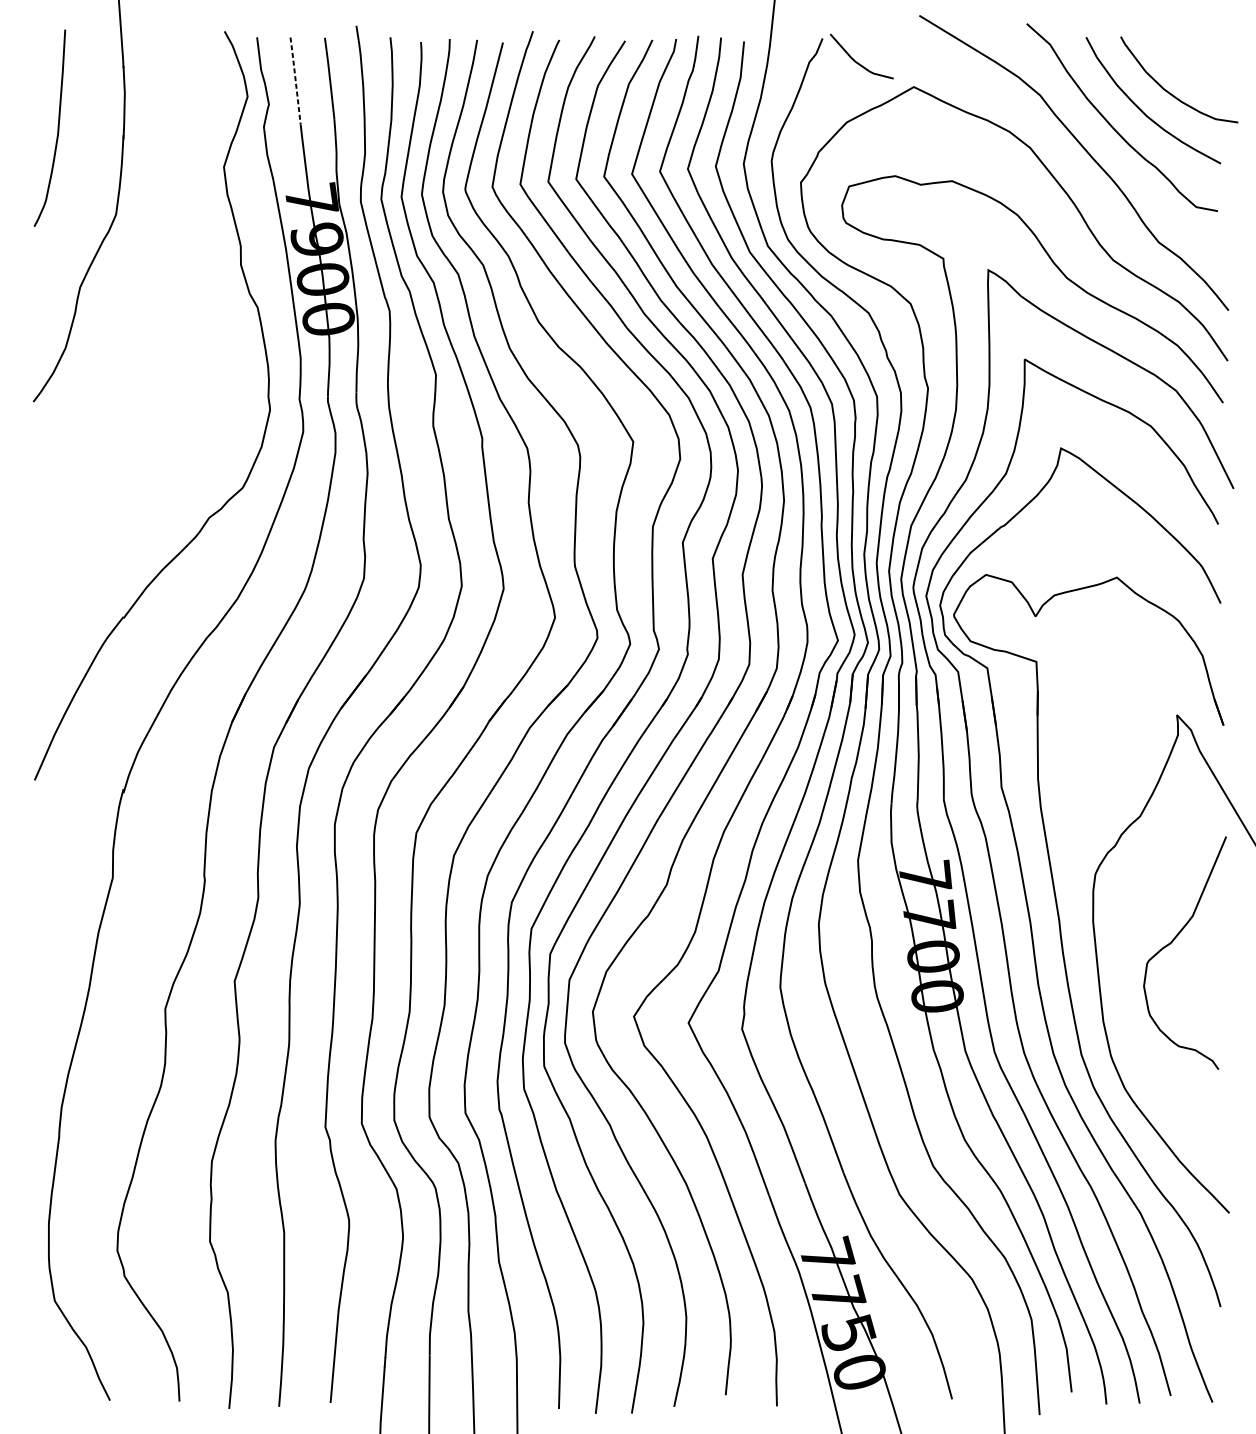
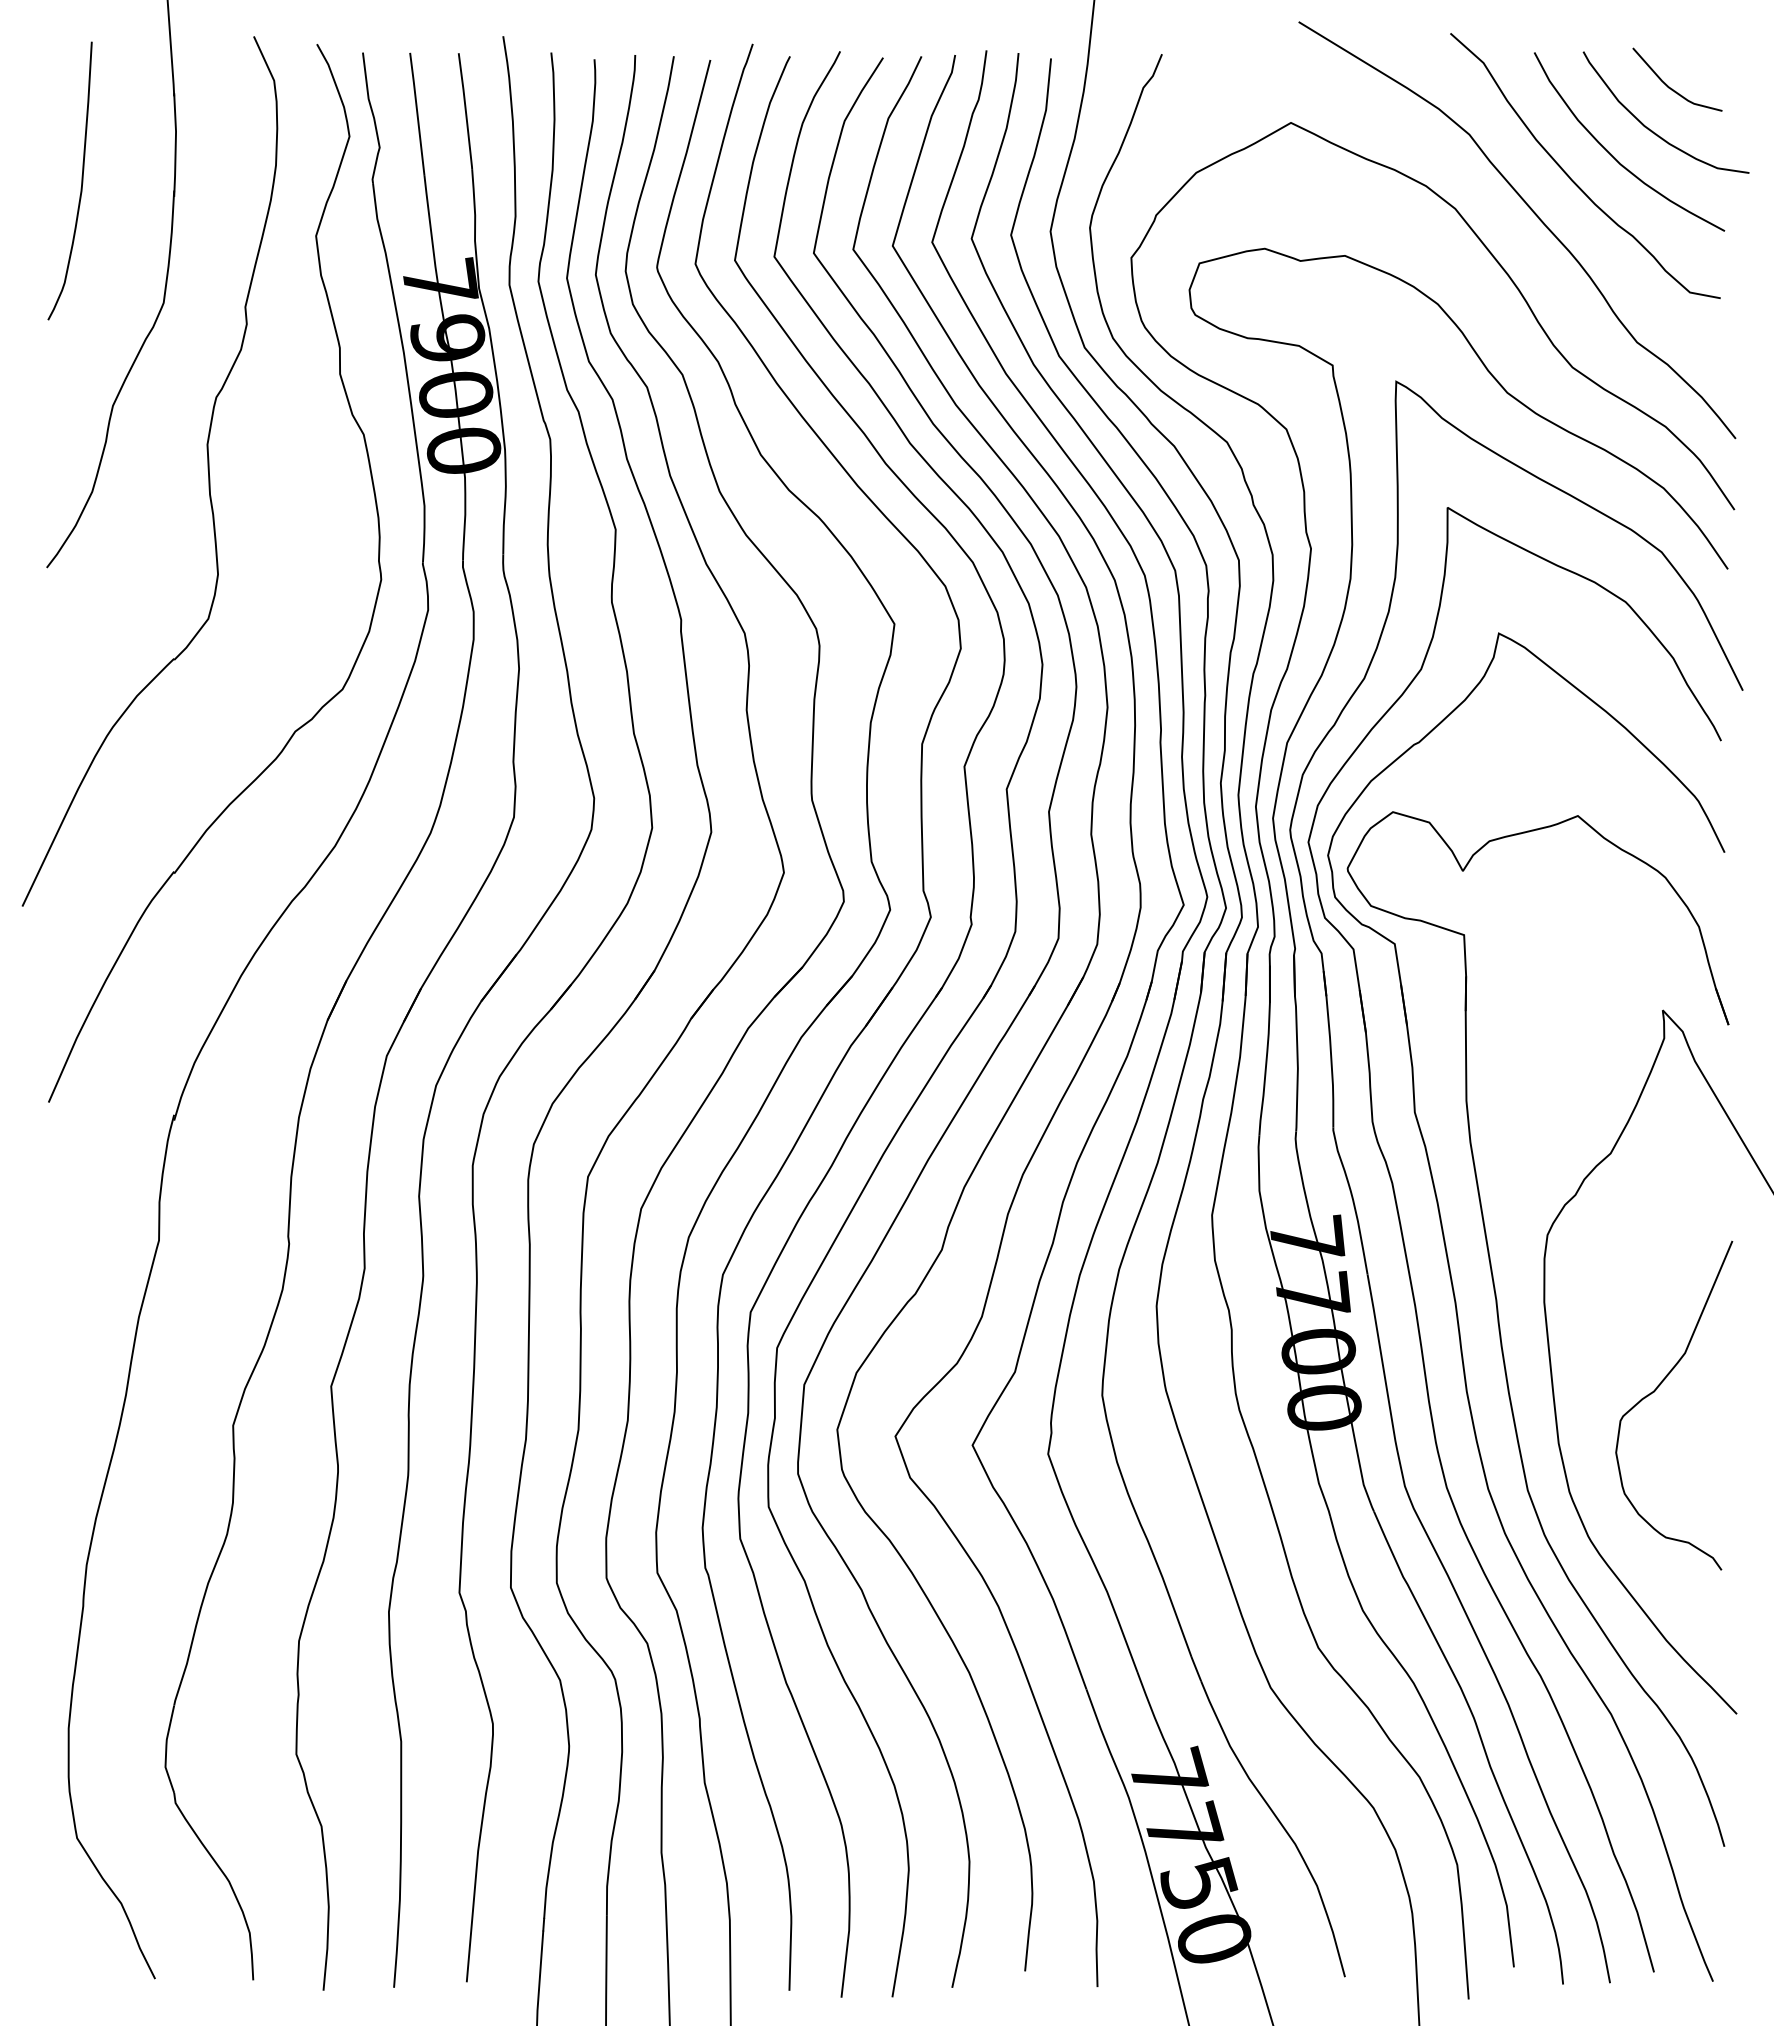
curve: (858, 62) -> (1672, 88), moved
line: (295, 80) -> (417, 113), dashed -> solid
part: (147, 333) -> (207, 470), added
curve: (1172, 942) -> (1656, 1390), moved

